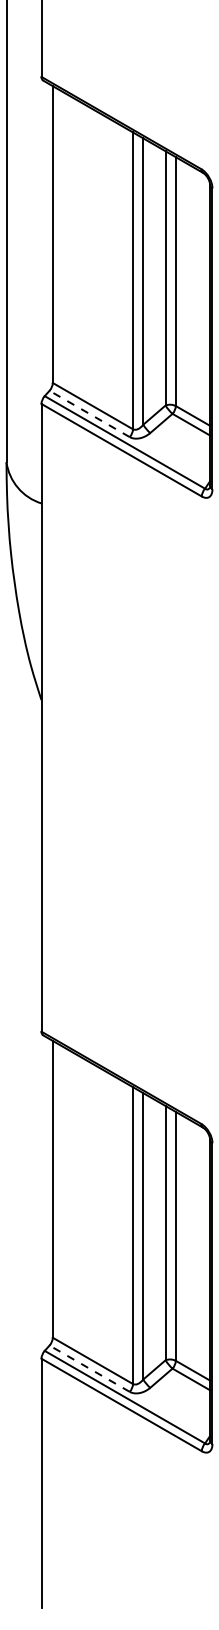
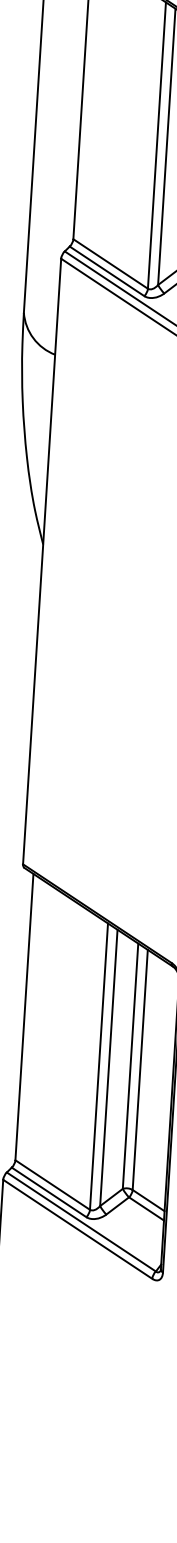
line: (89, 413) -> (106, 270), dashed -> solid
line: (89, 1368) -> (48, 1192), dashed -> solid

